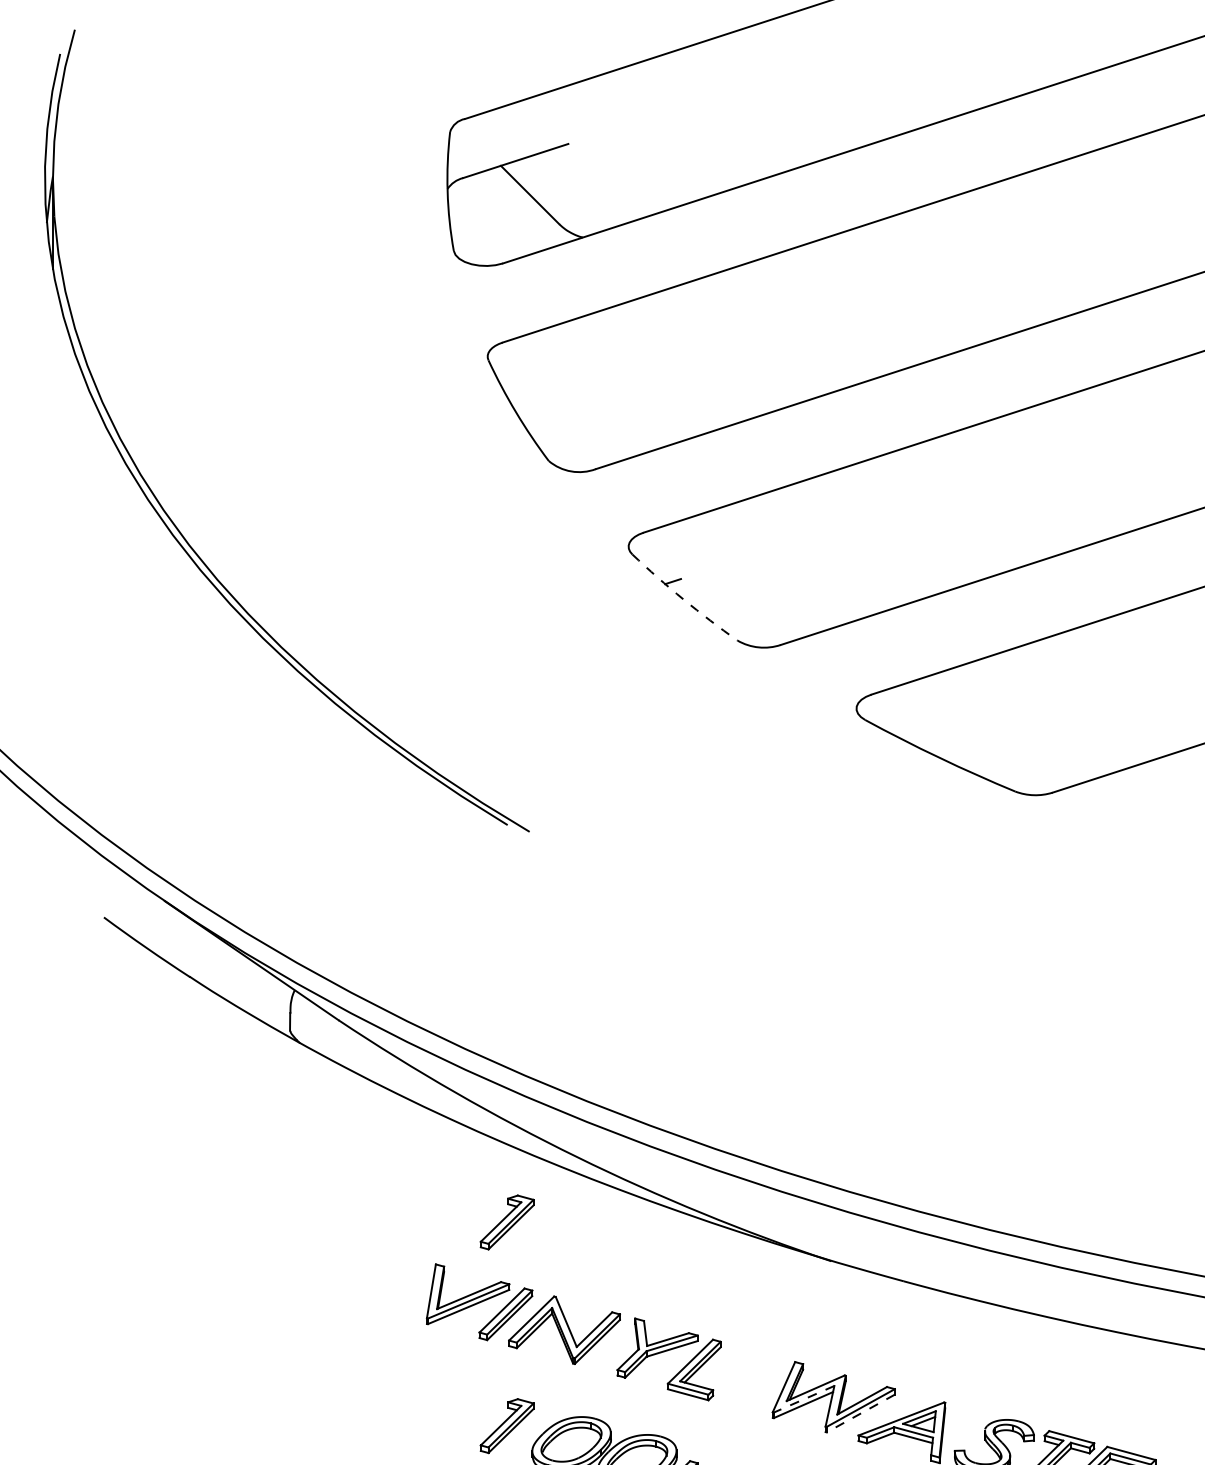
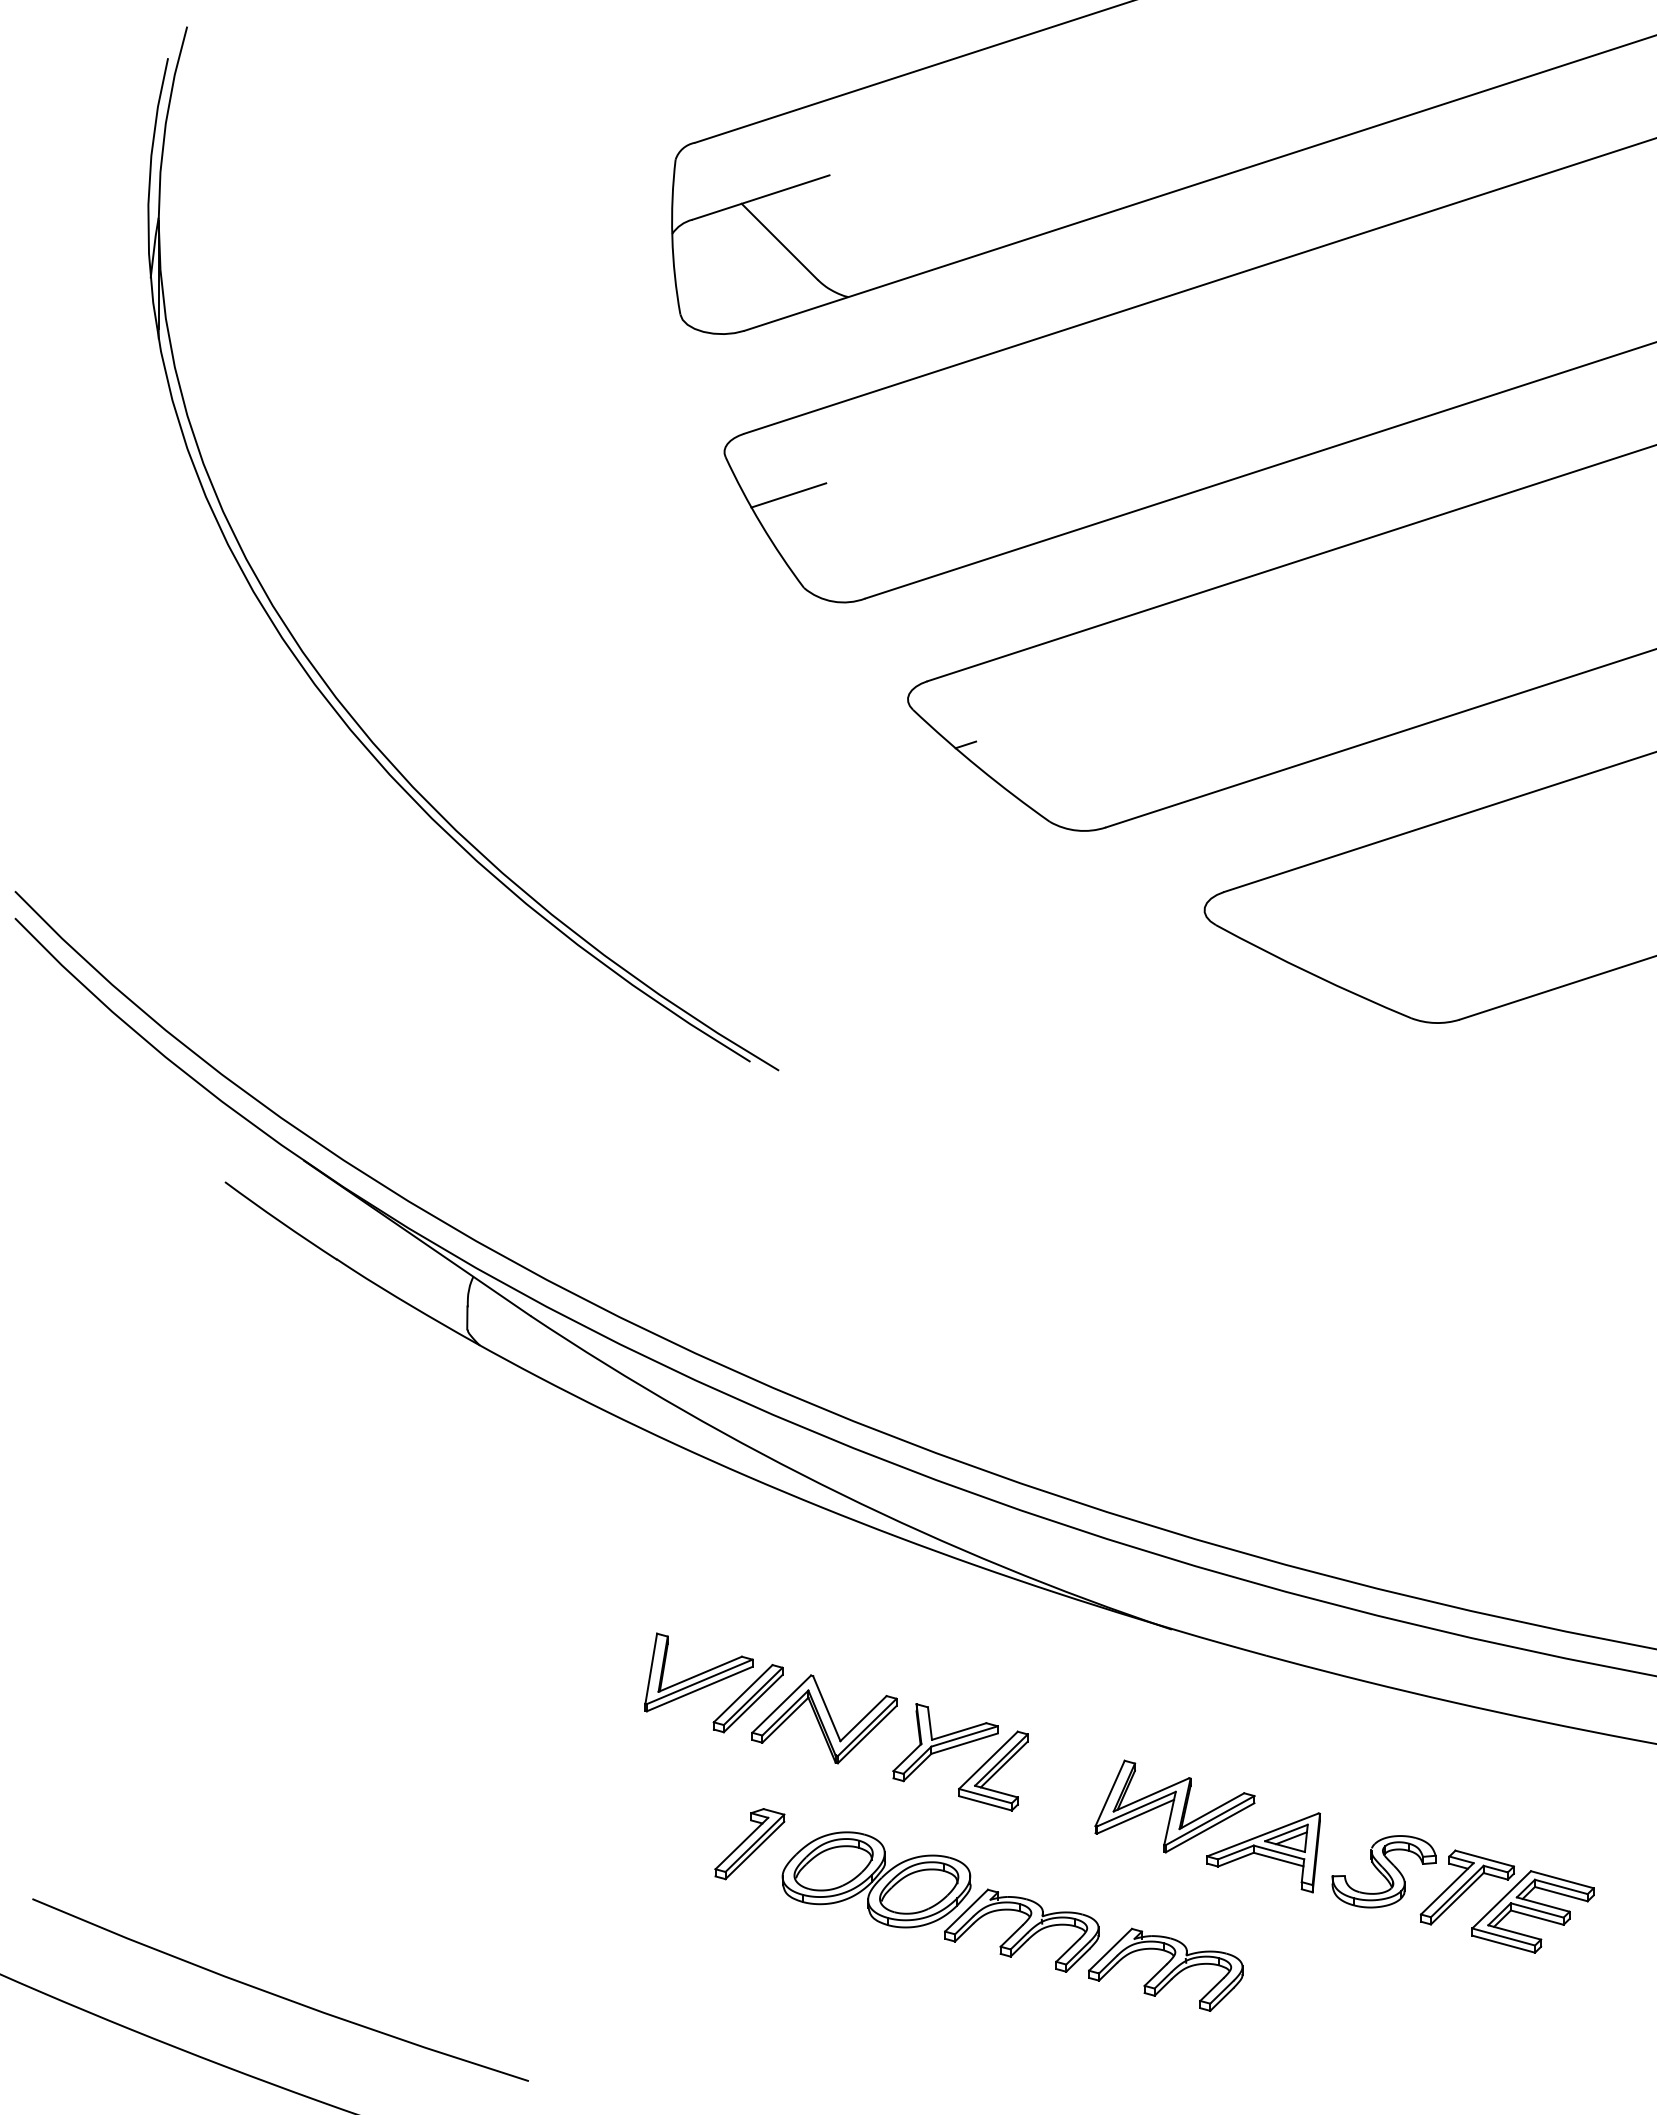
line: (536, 389) -> (788, 495), added
arc: (683, 599) -> (979, 768), dashed -> solid
part: (506, 1222) -> (749, 1579), removed
line: (803, 1399) -> (1135, 1809), dashed -> solid
line: (861, 1413) -> (1210, 1827), dashed -> solid

